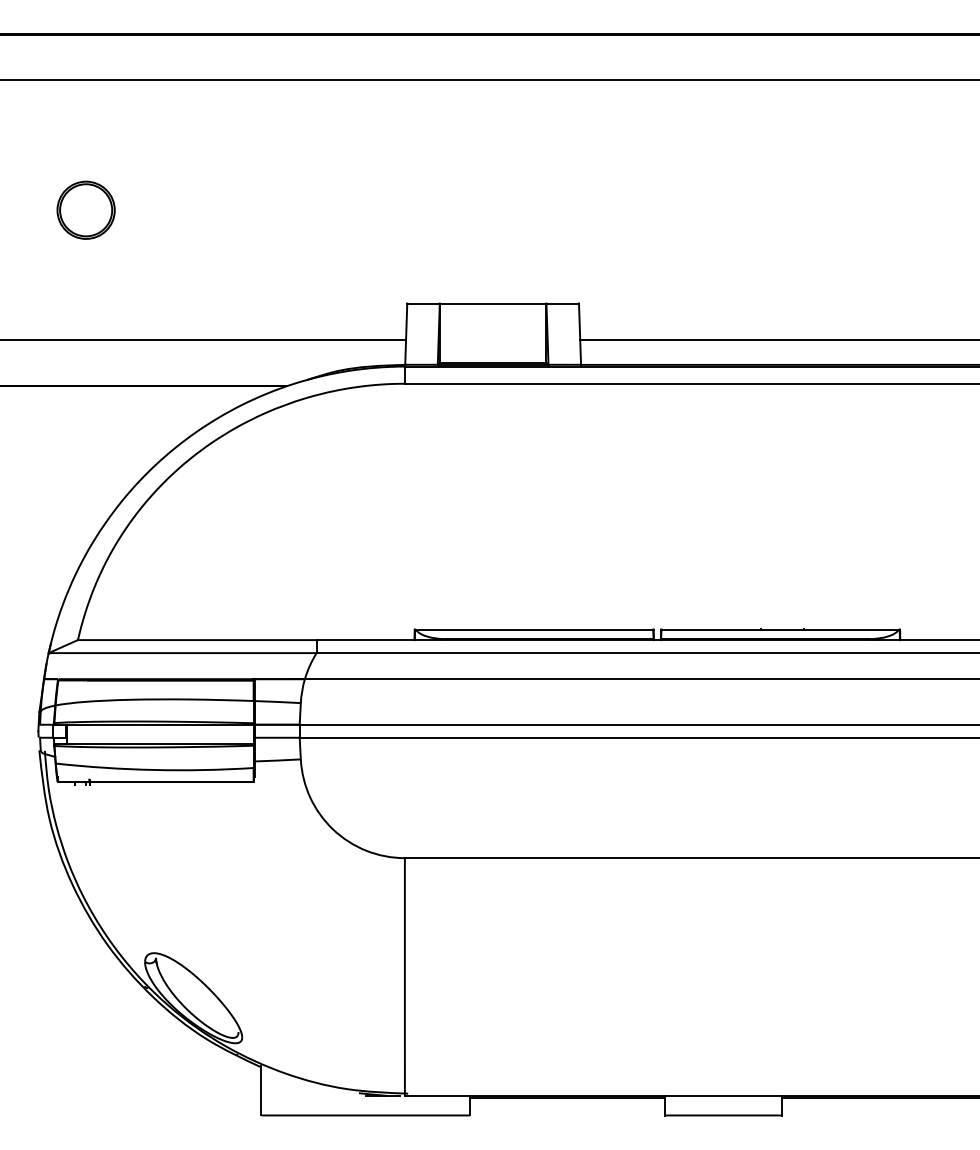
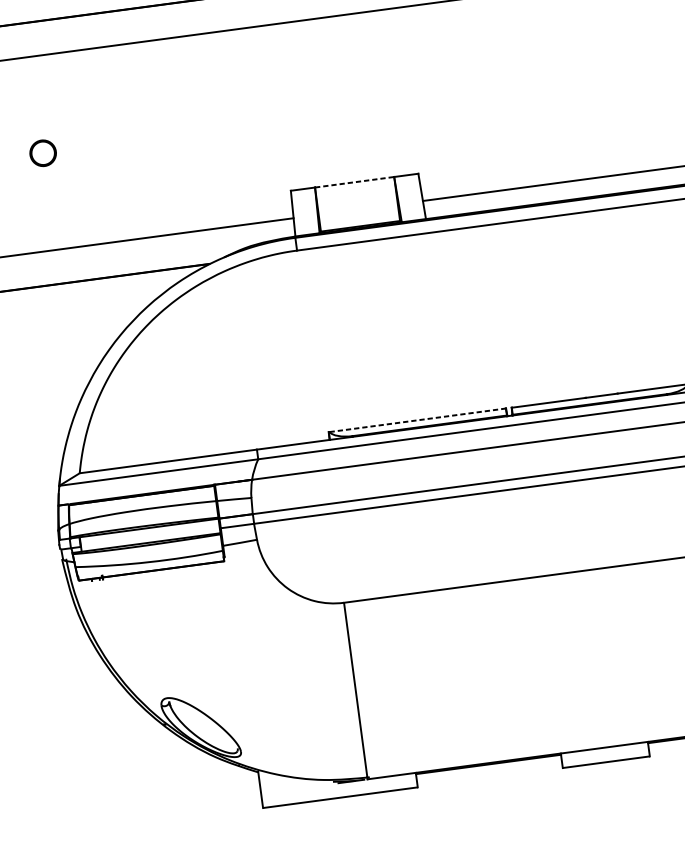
part: (85, 209) -> (42, 152), size x0.6
line: (493, 303) -> (354, 182), solid -> dashed
line: (534, 629) -> (417, 420), solid -> dashed

